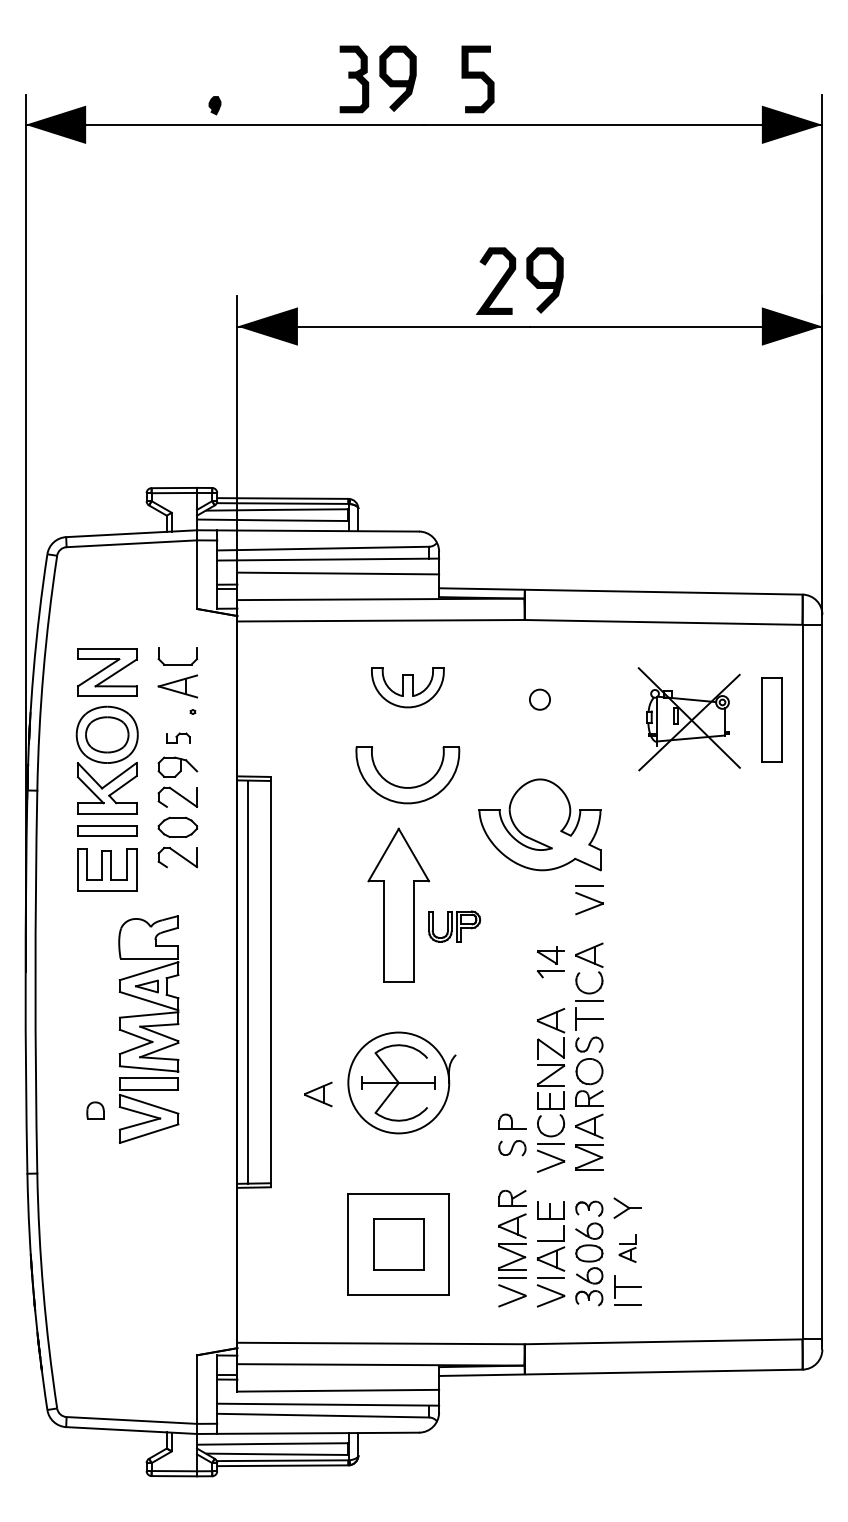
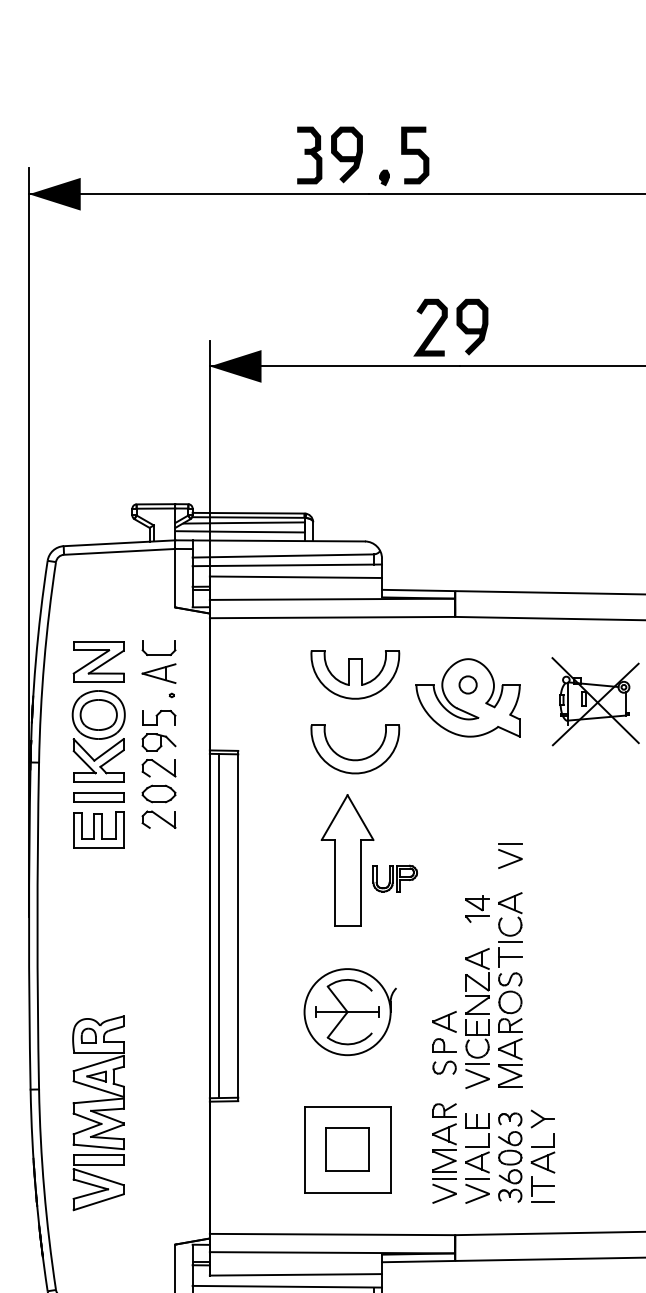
part: (214, 105) -> (384, 177), moved
part: (407, 687) -> (355, 674), size x1.43
part: (178, 738) -> (159, 718), size x1.67
part: (539, 824) -> (467, 697), moved
part: (148, 1029) -> (98, 1113), moved
part: (318, 1094) -> (444, 1021), moved
part: (627, 1248) -> (542, 1153), size x1.67

